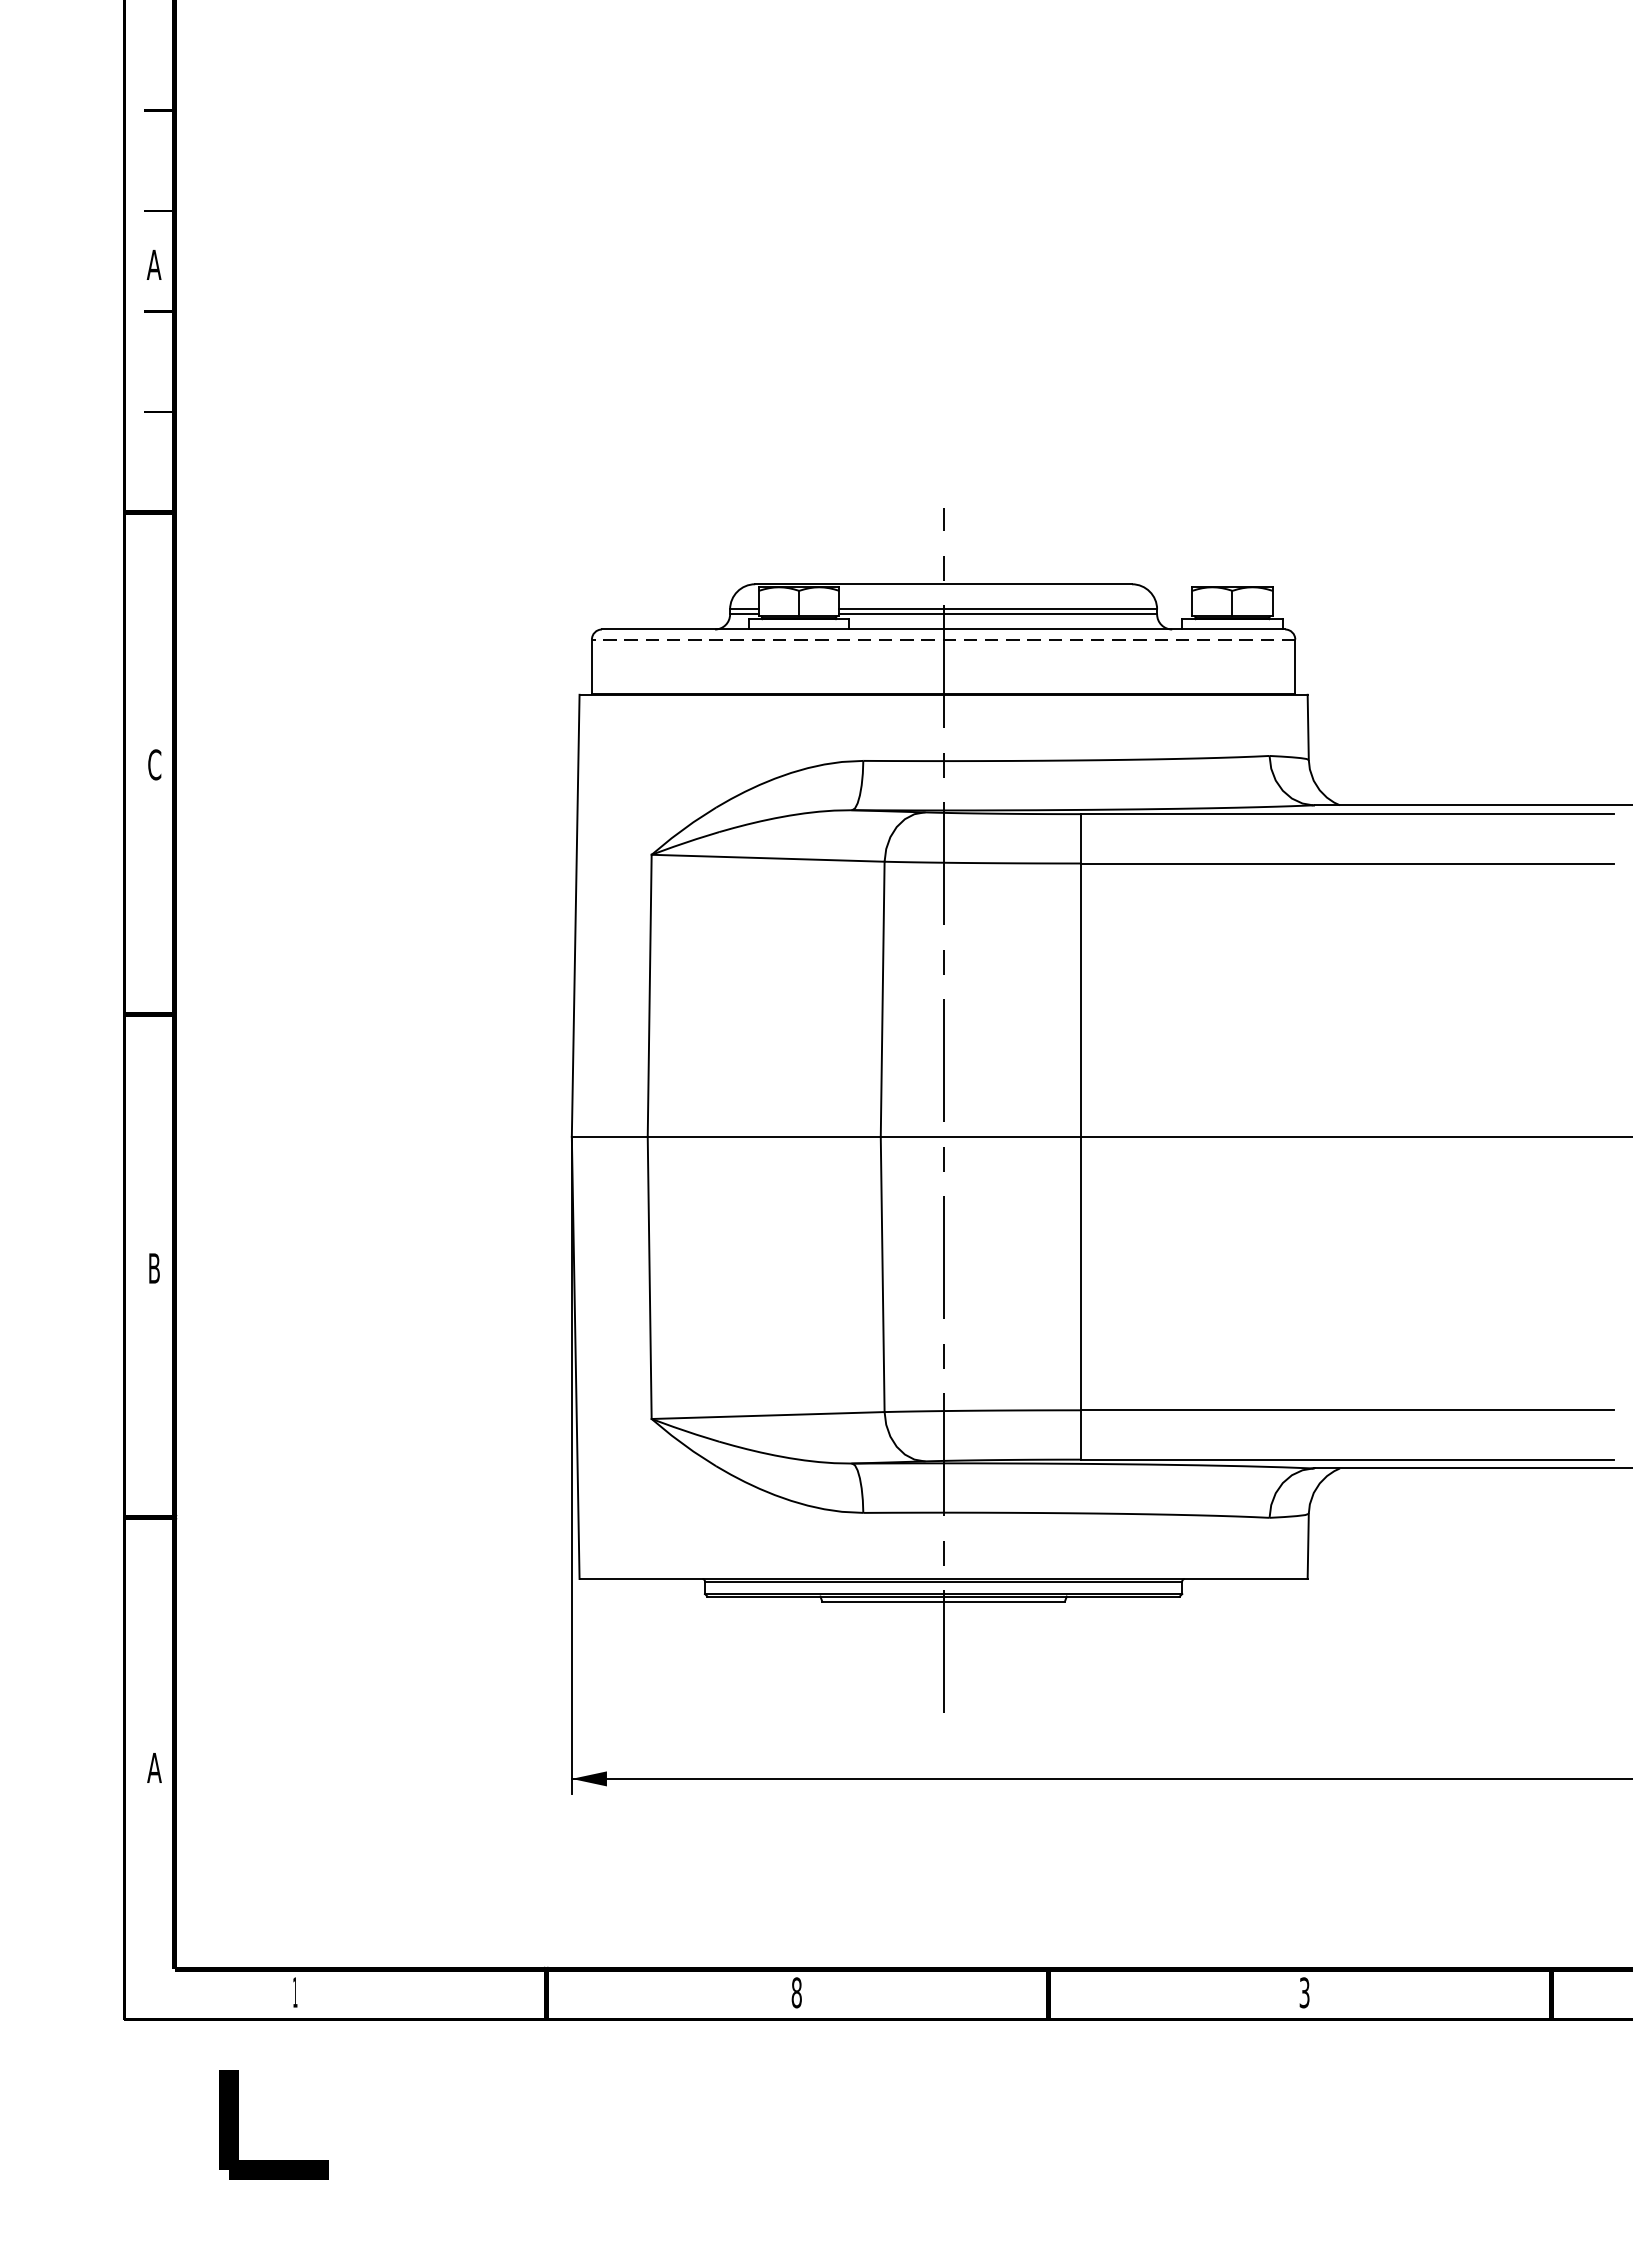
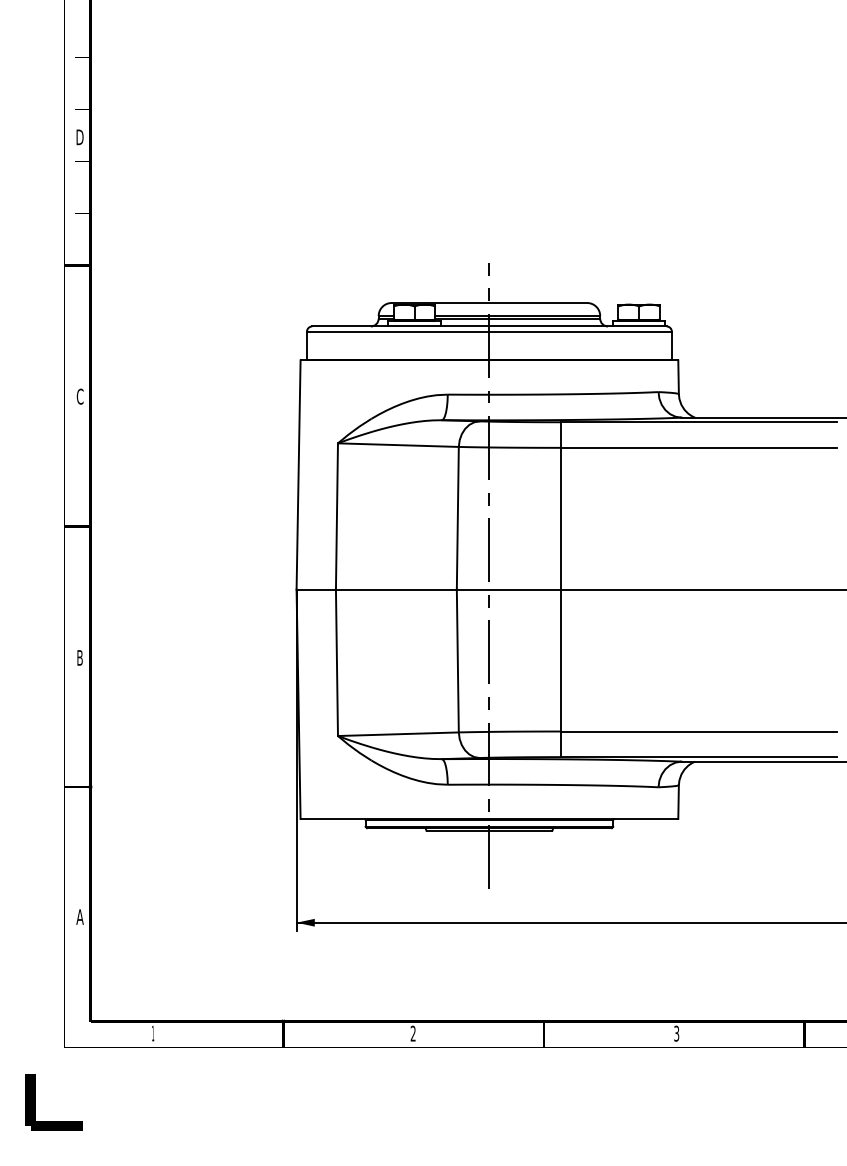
text: (153, 265) -> (79, 137), A -> D
line: (941, 639) -> (488, 331), dashed -> solid
text: (795, 1992) -> (412, 1033), 8 -> 2
part: (238, 2125) -> (35, 1102), moved

